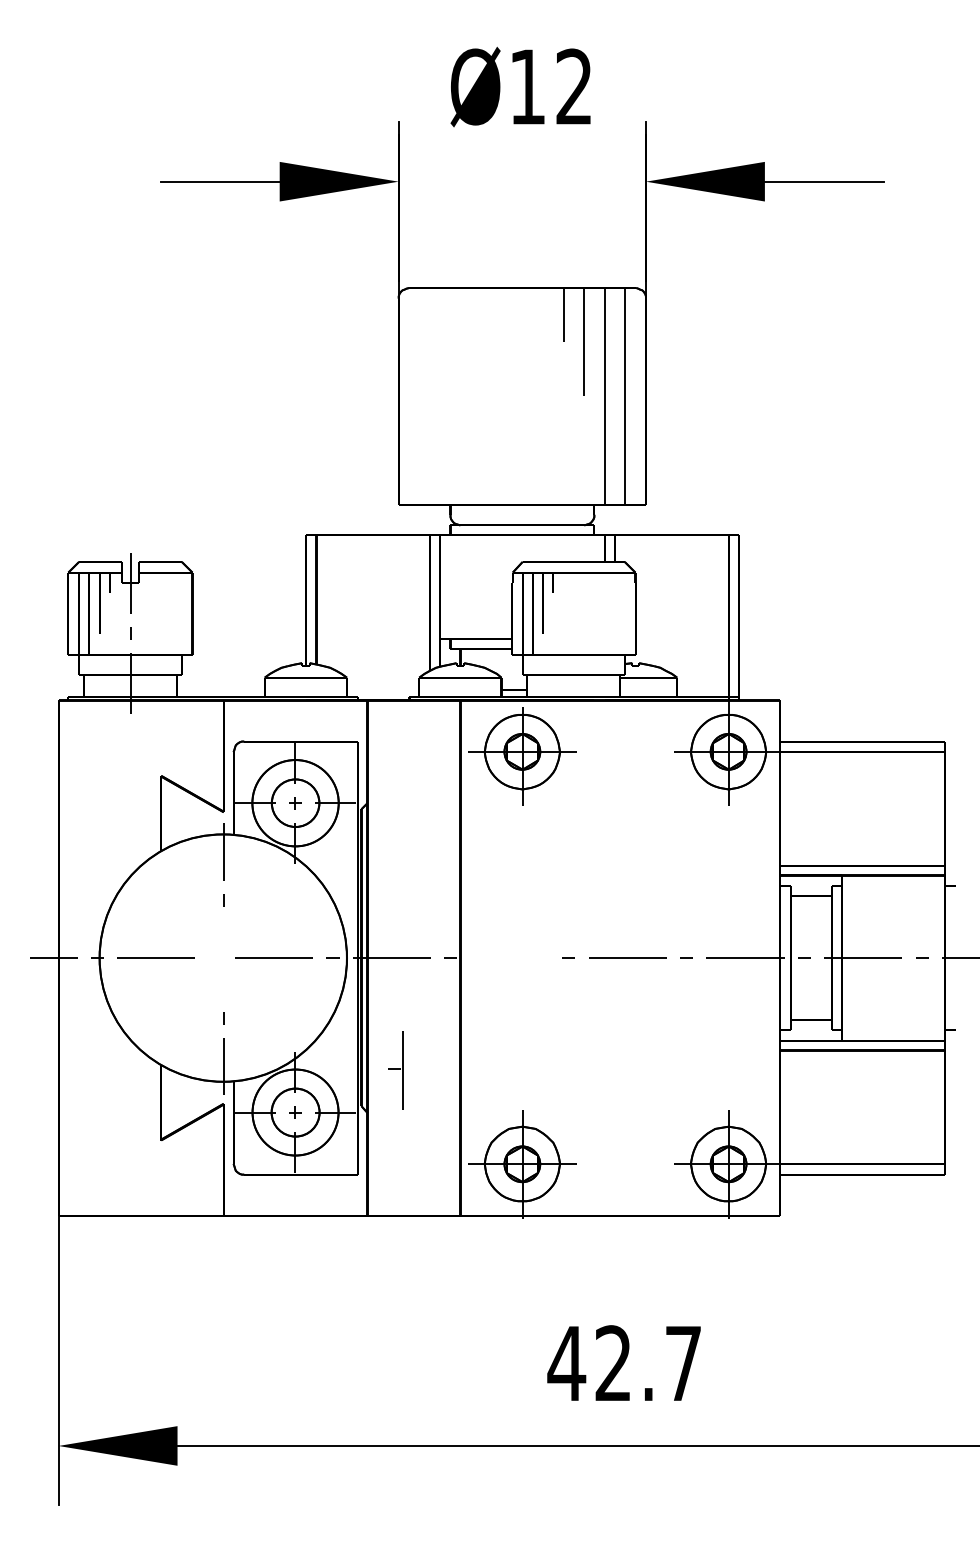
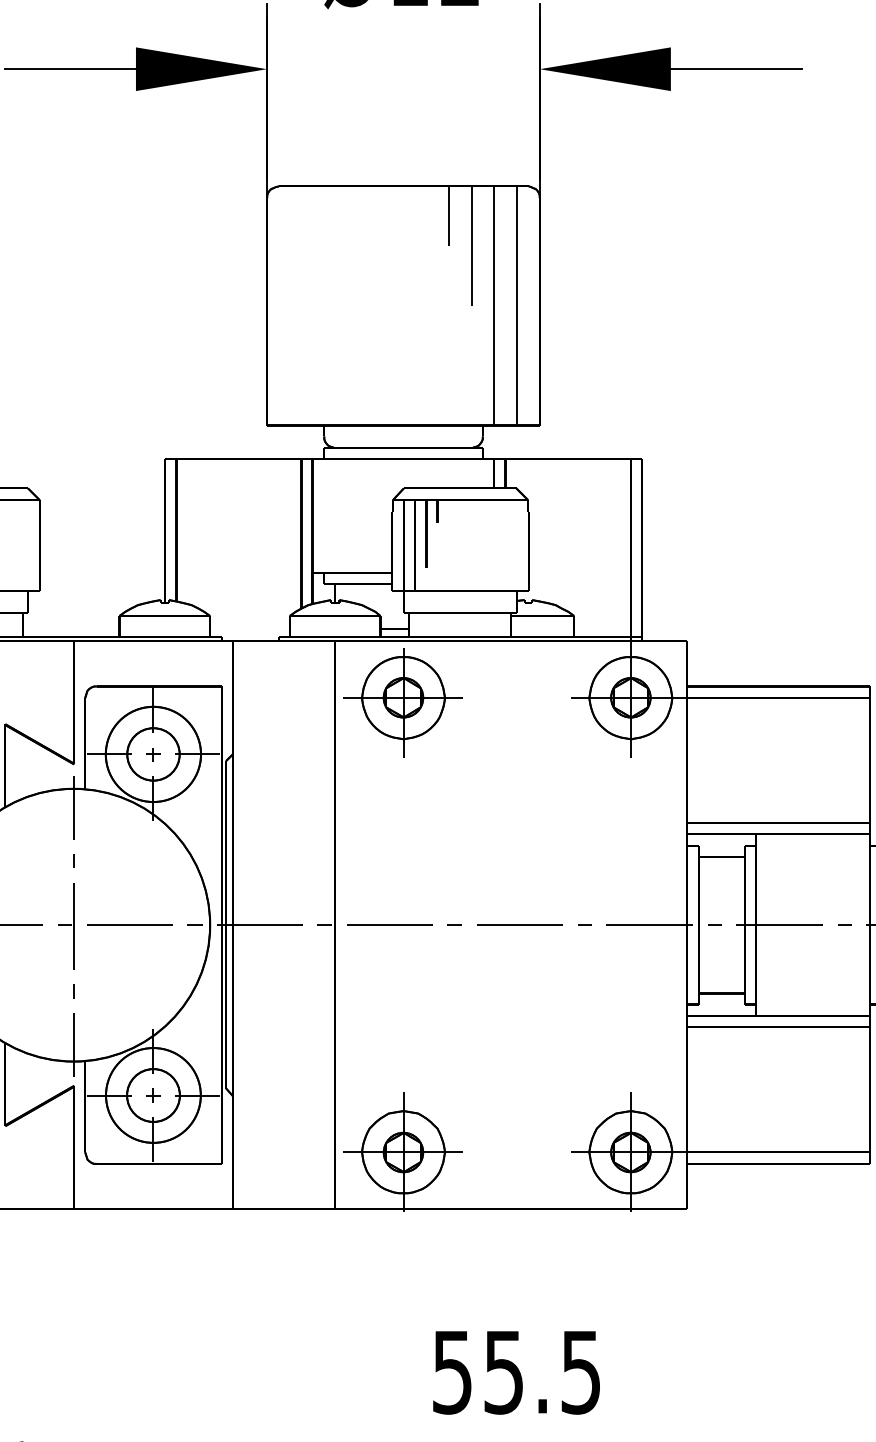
line: (509, 957) -> (389, 924), added
part: (395, 1070) -> (66, 926), moved
text: (623, 1363) -> (514, 1372), 42.7 -> 55.5

